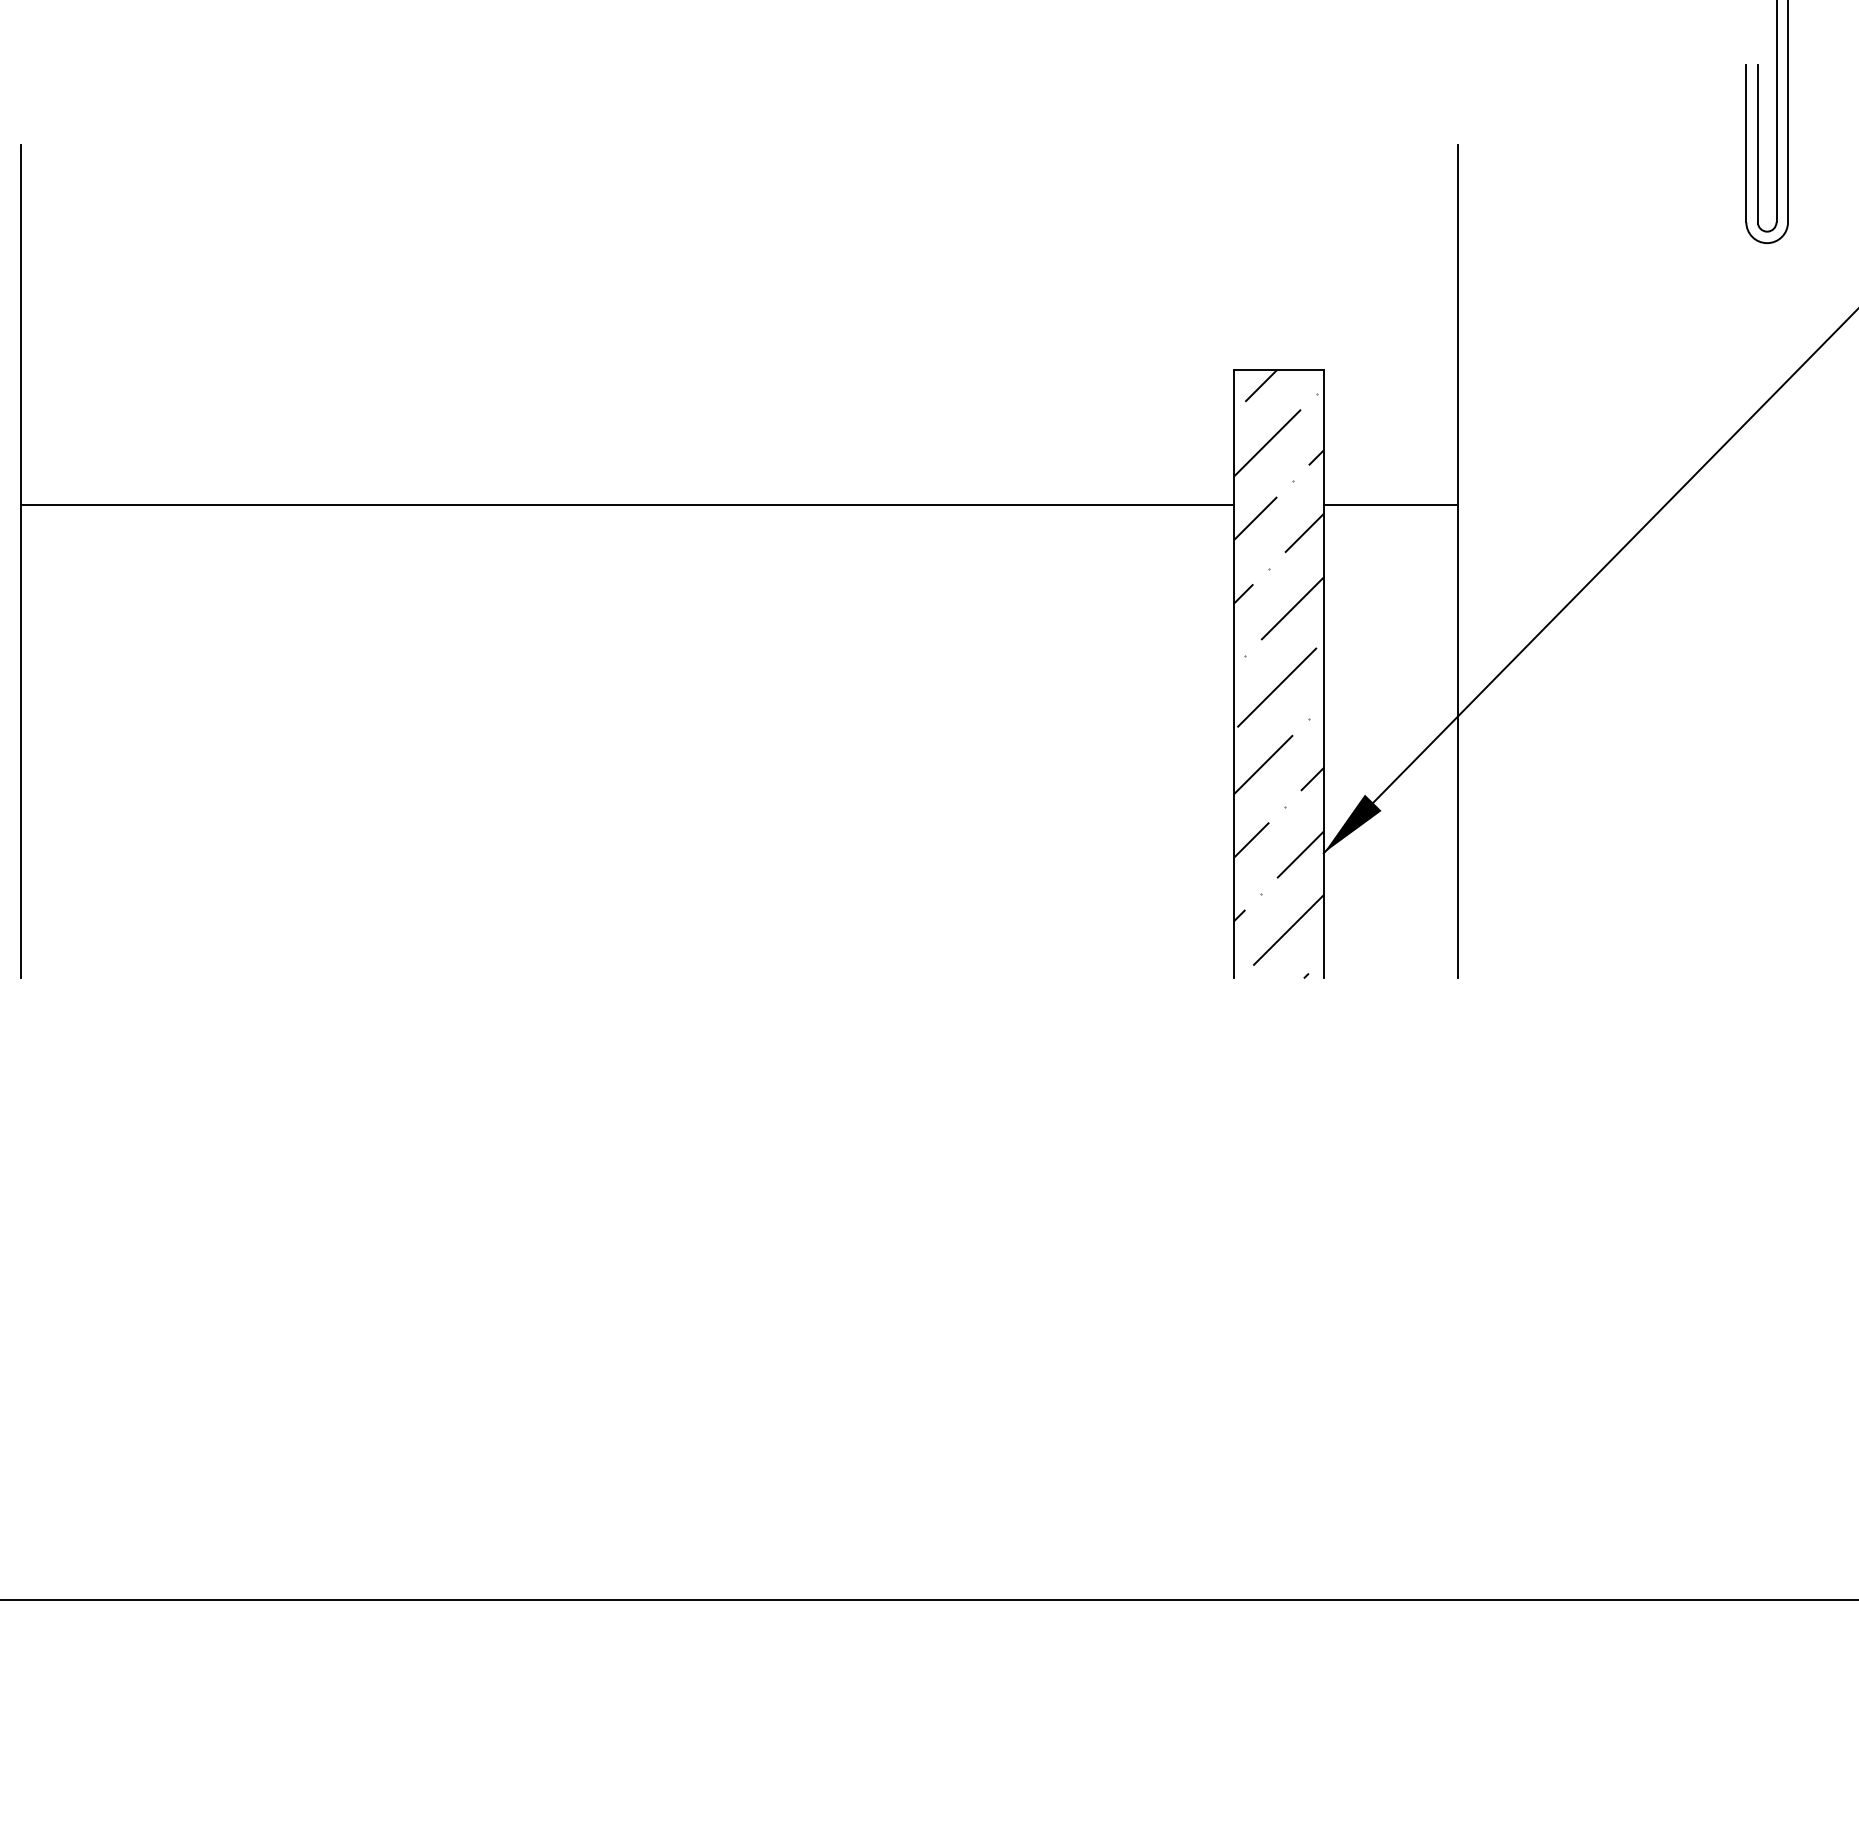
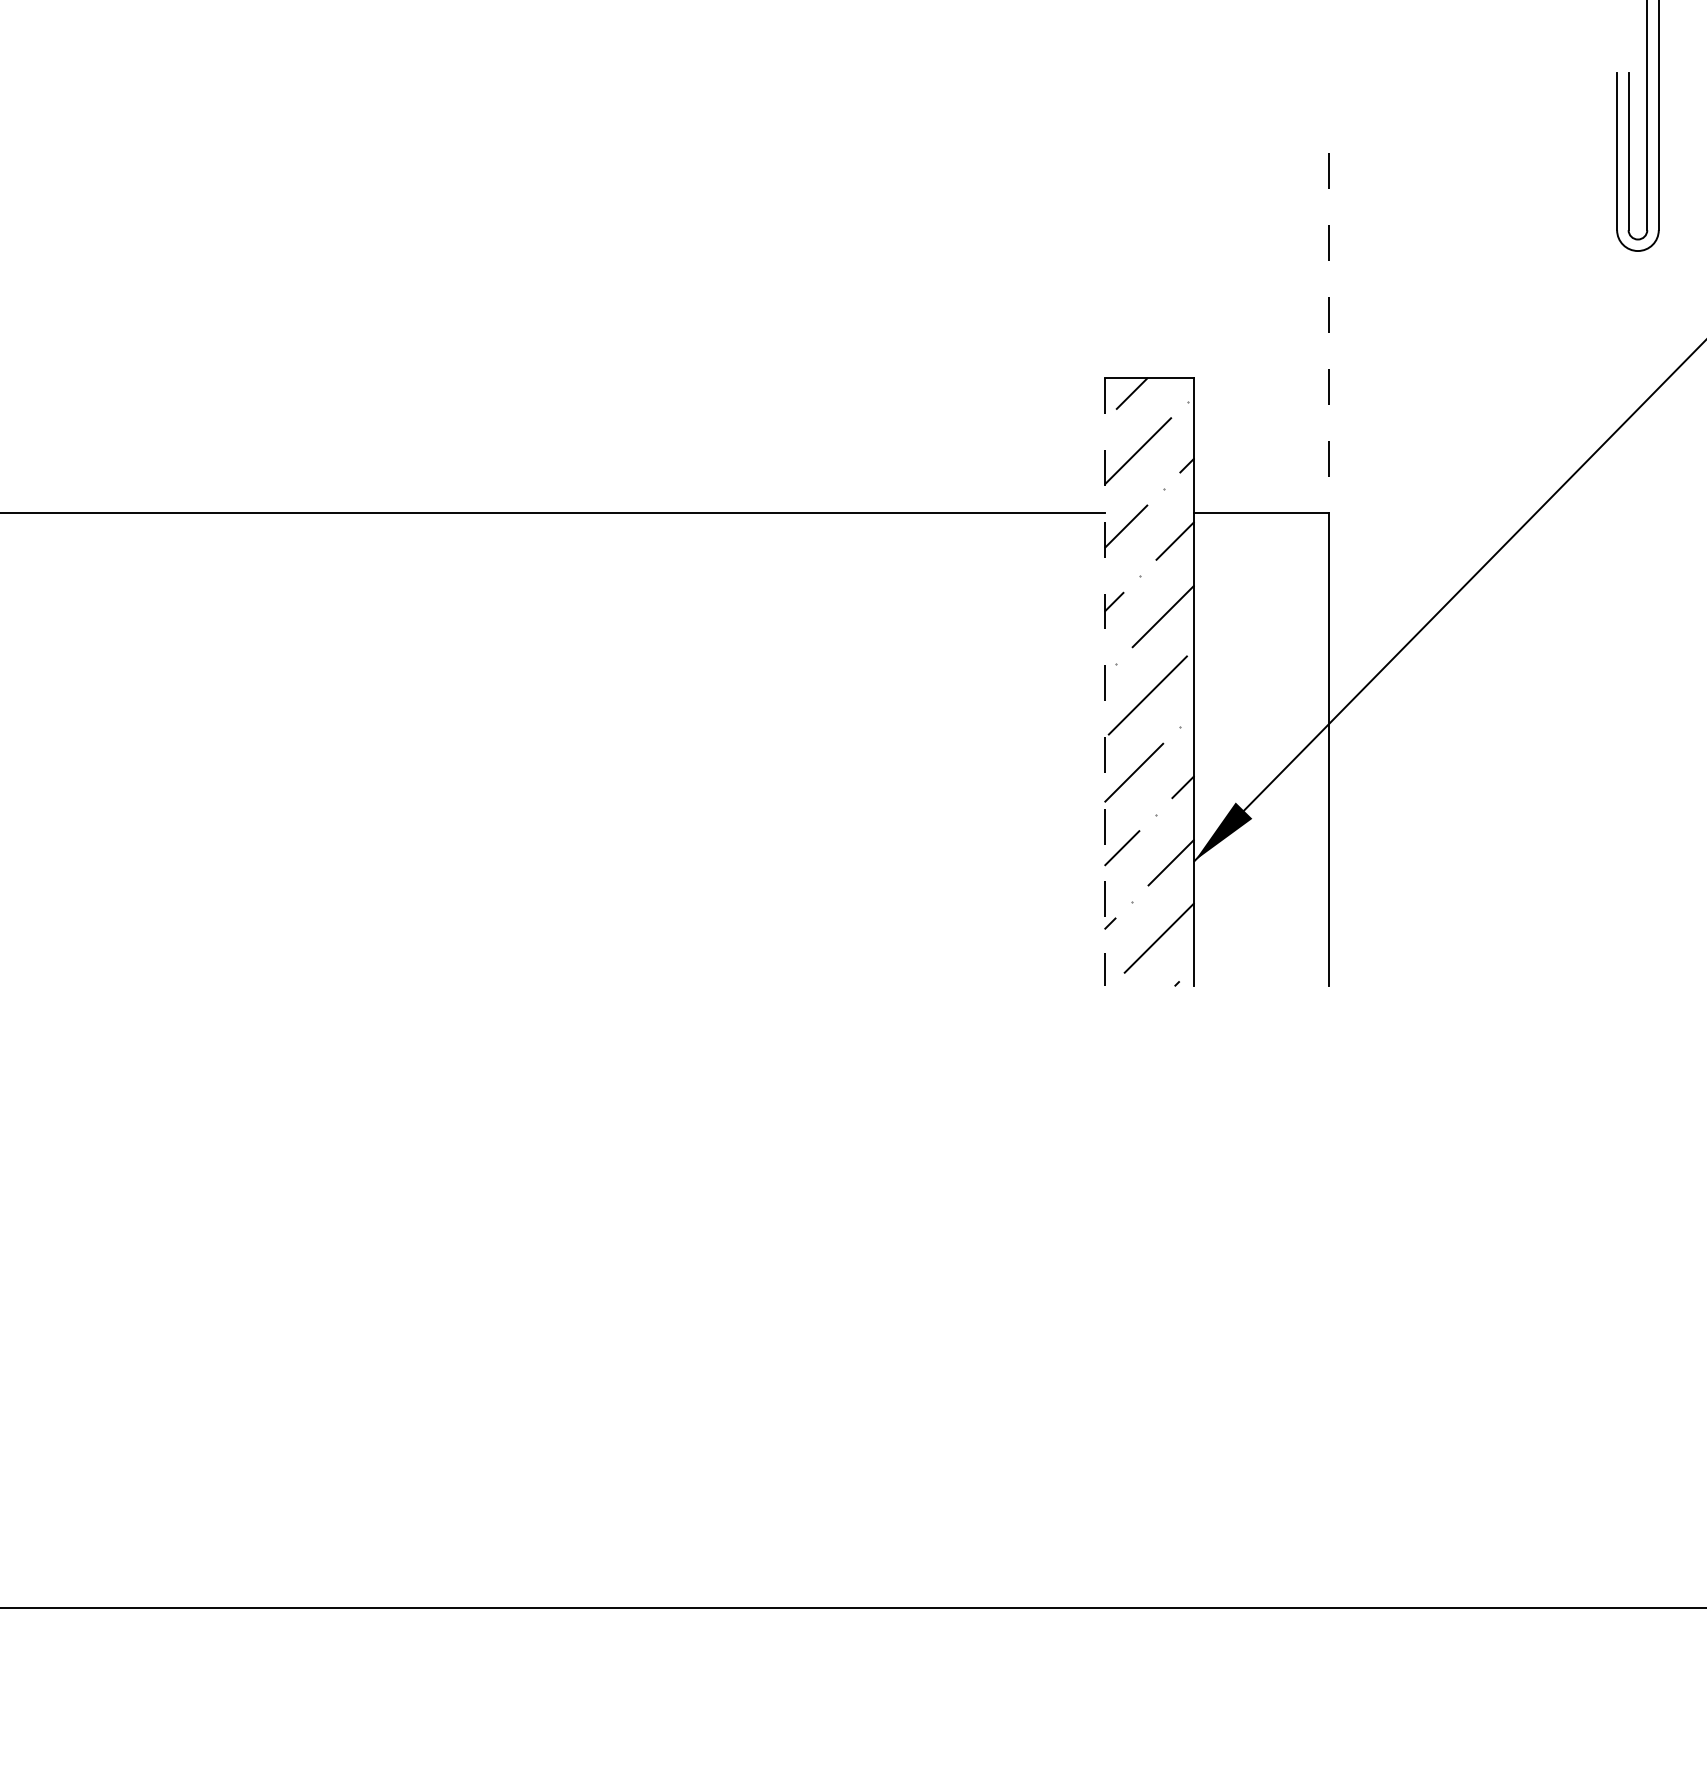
line: (1458, 325) -> (1329, 333), solid -> dashed
line: (1233, 674) -> (1104, 682), solid -> dashed

